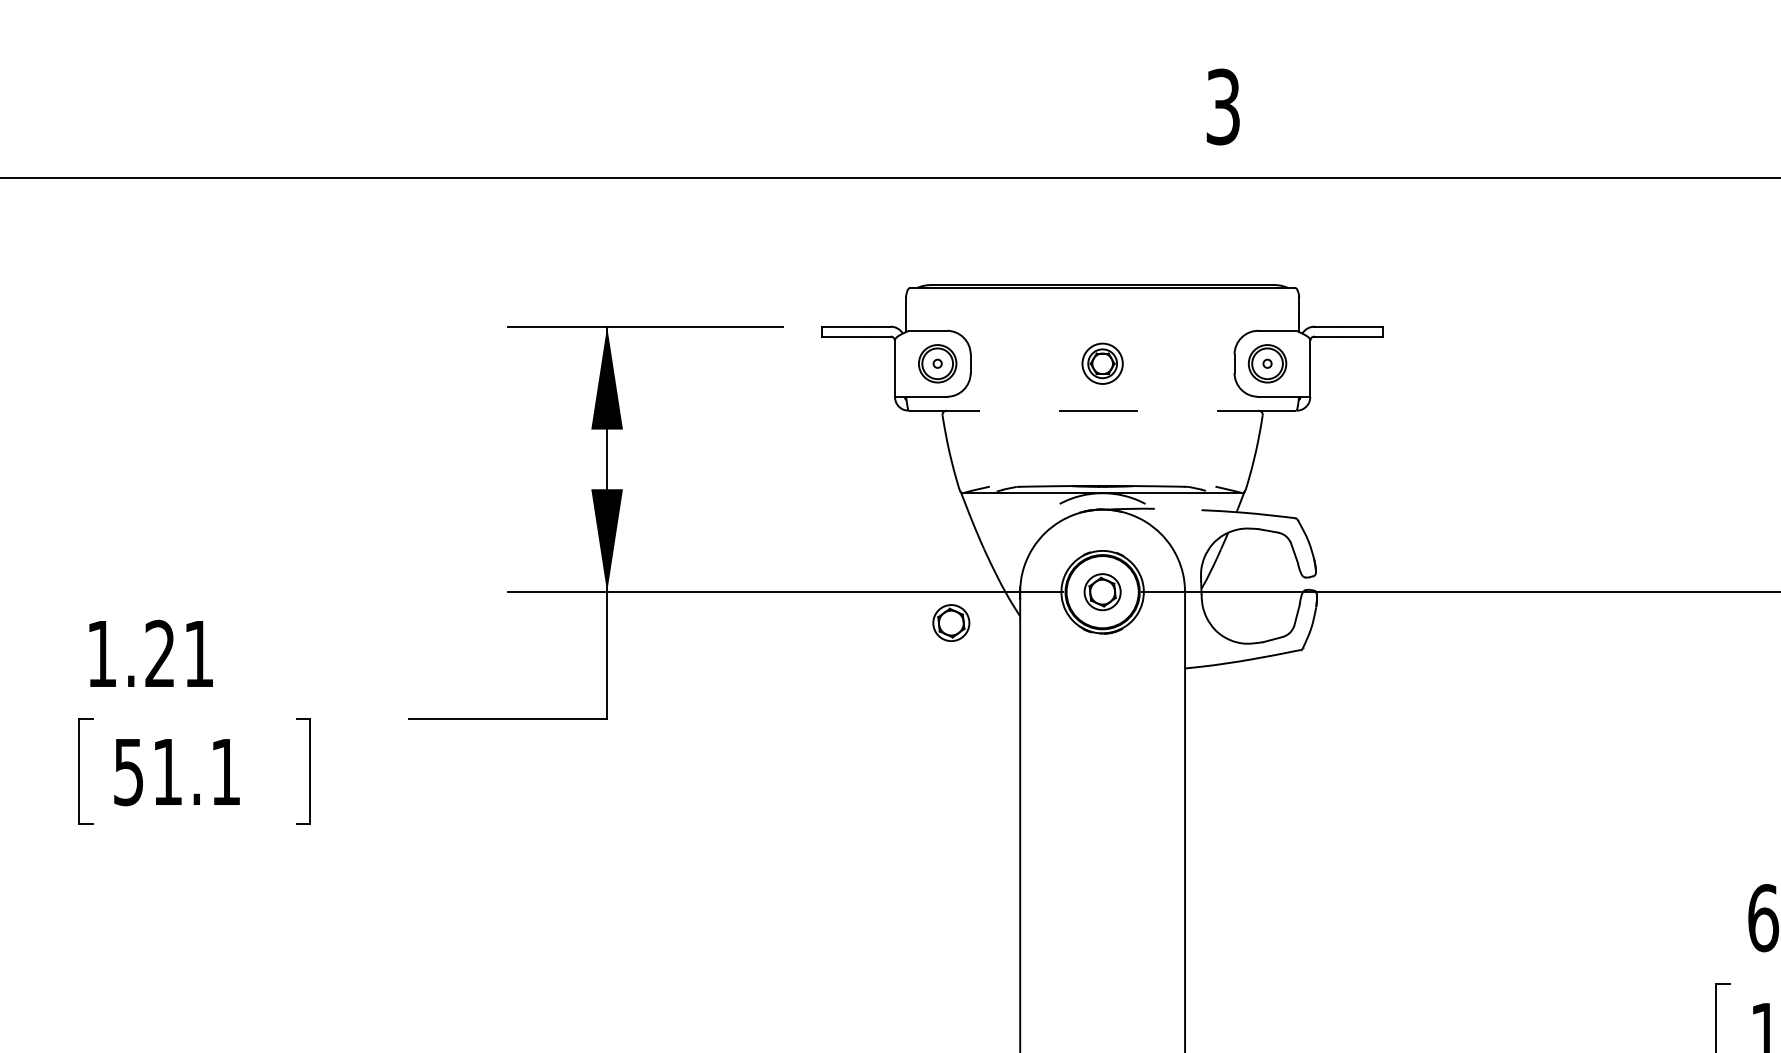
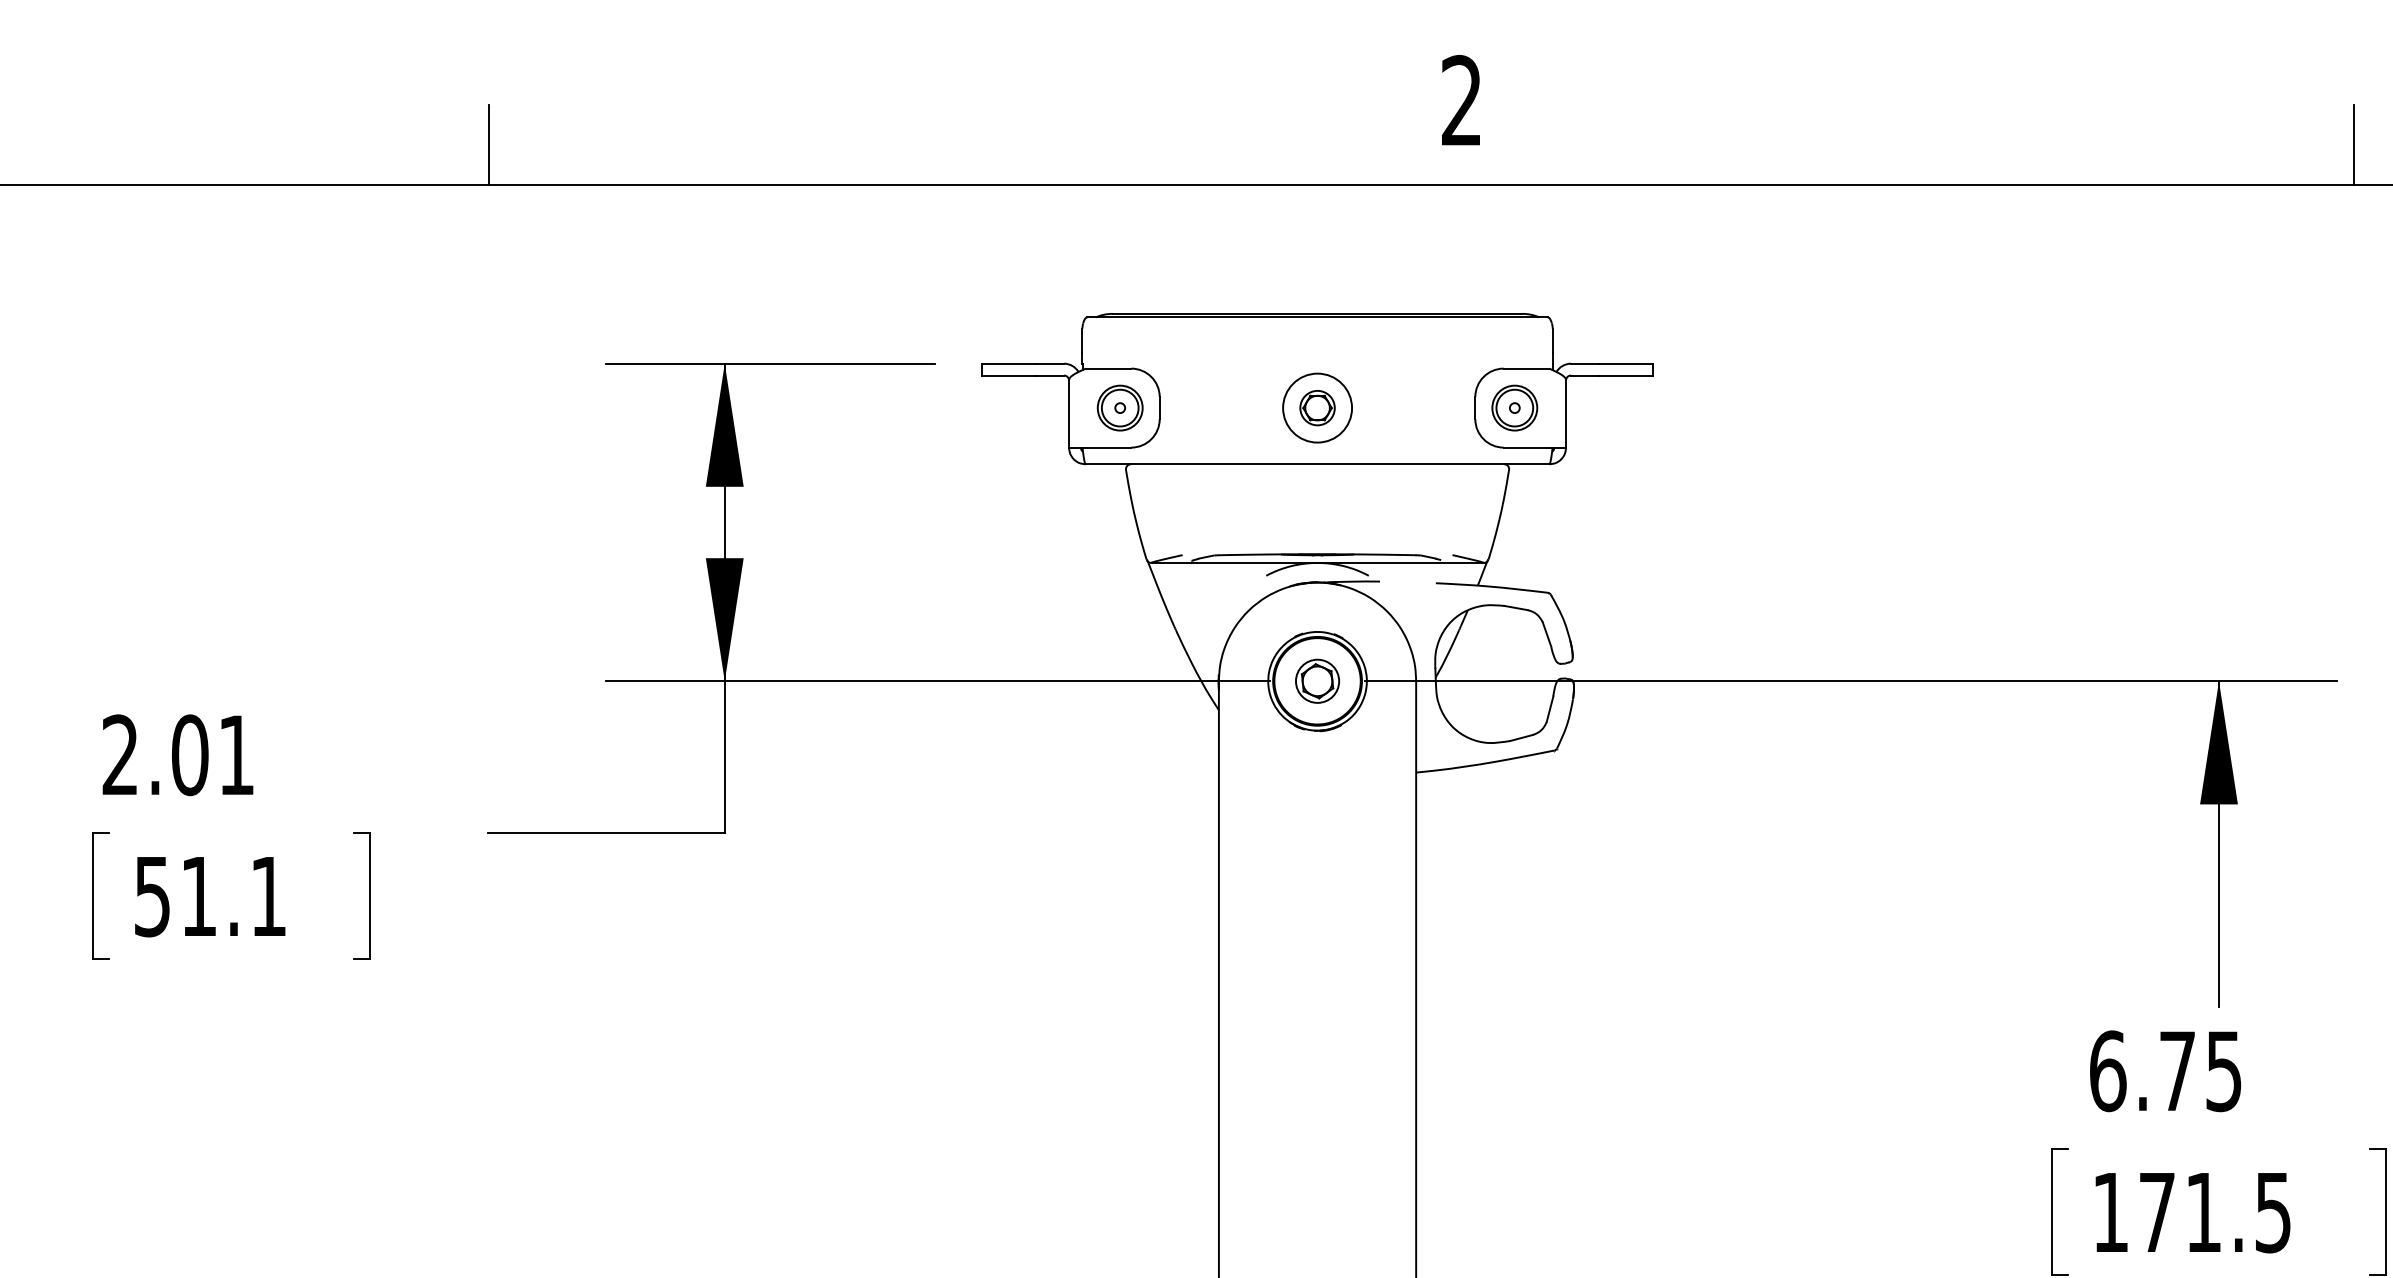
text: (1222, 106) -> (1461, 100), 3 -> 2
line: (410, 144) -> (489, 145), added
circle: (1102, 363) -> (1317, 407), size x1.43
line: (1102, 410) -> (1317, 464), dashed -> solid
part: (951, 622) -> (1136, 717), removed
text: (131, 654) -> (155, 755), 1.21 -> 2.01

